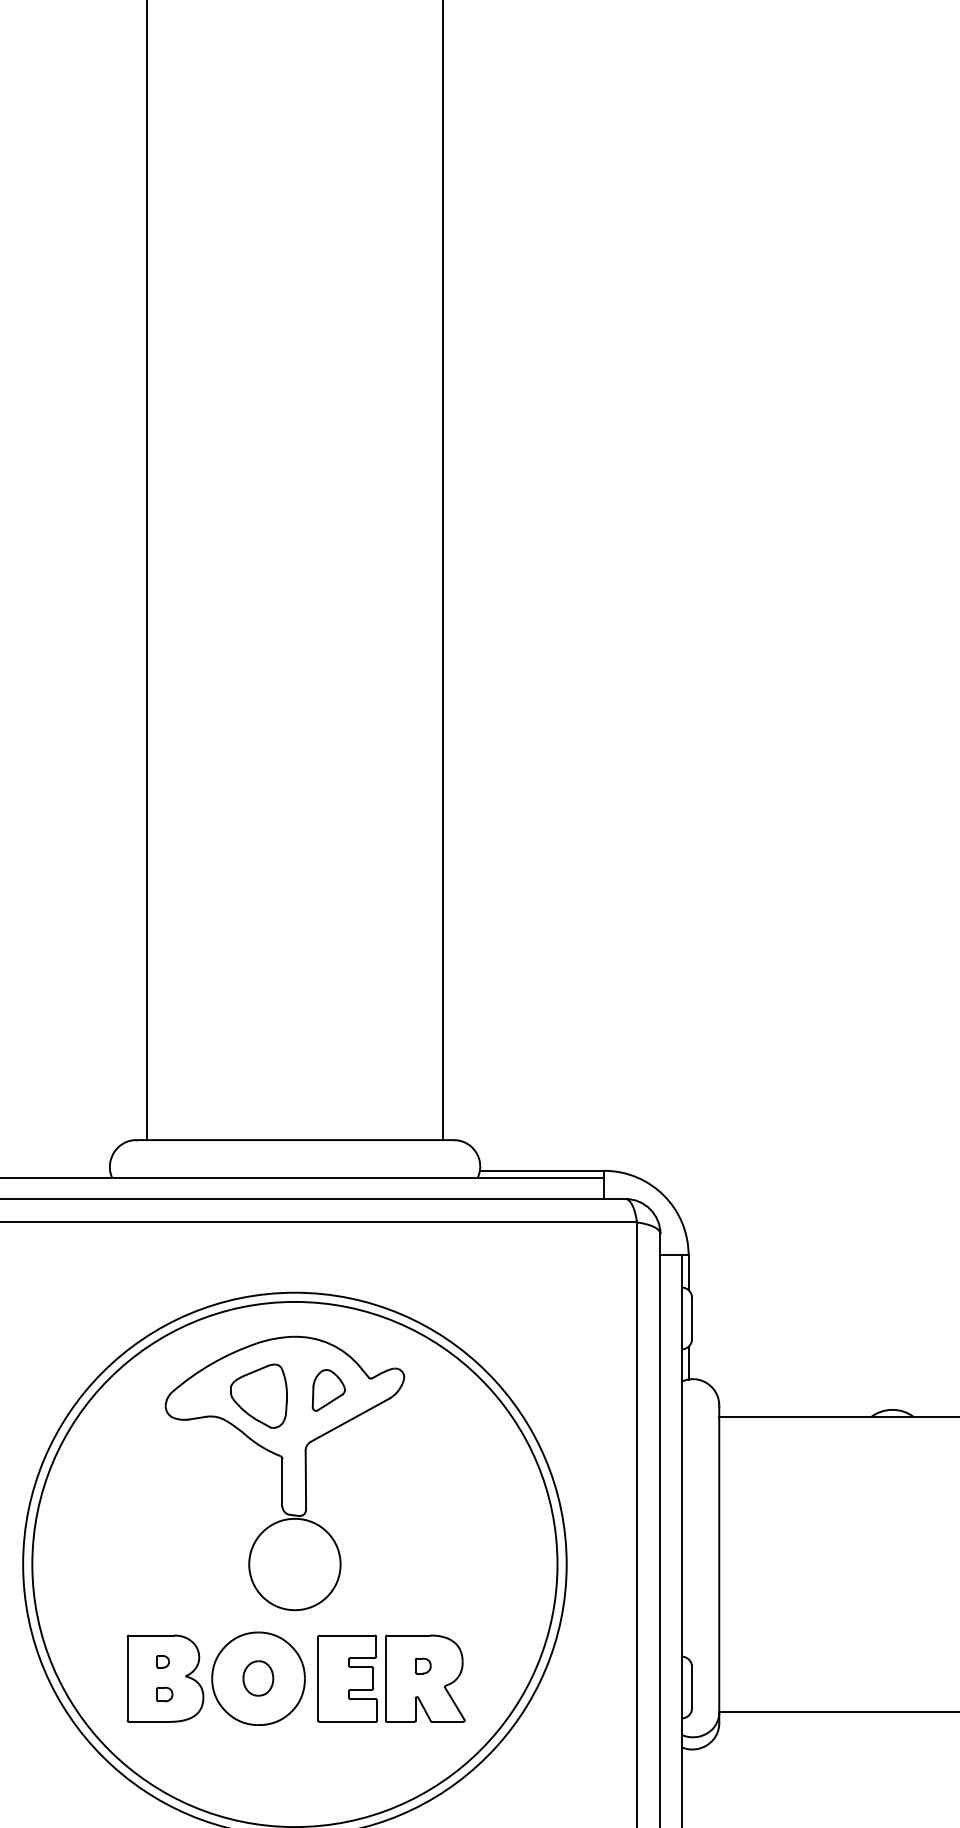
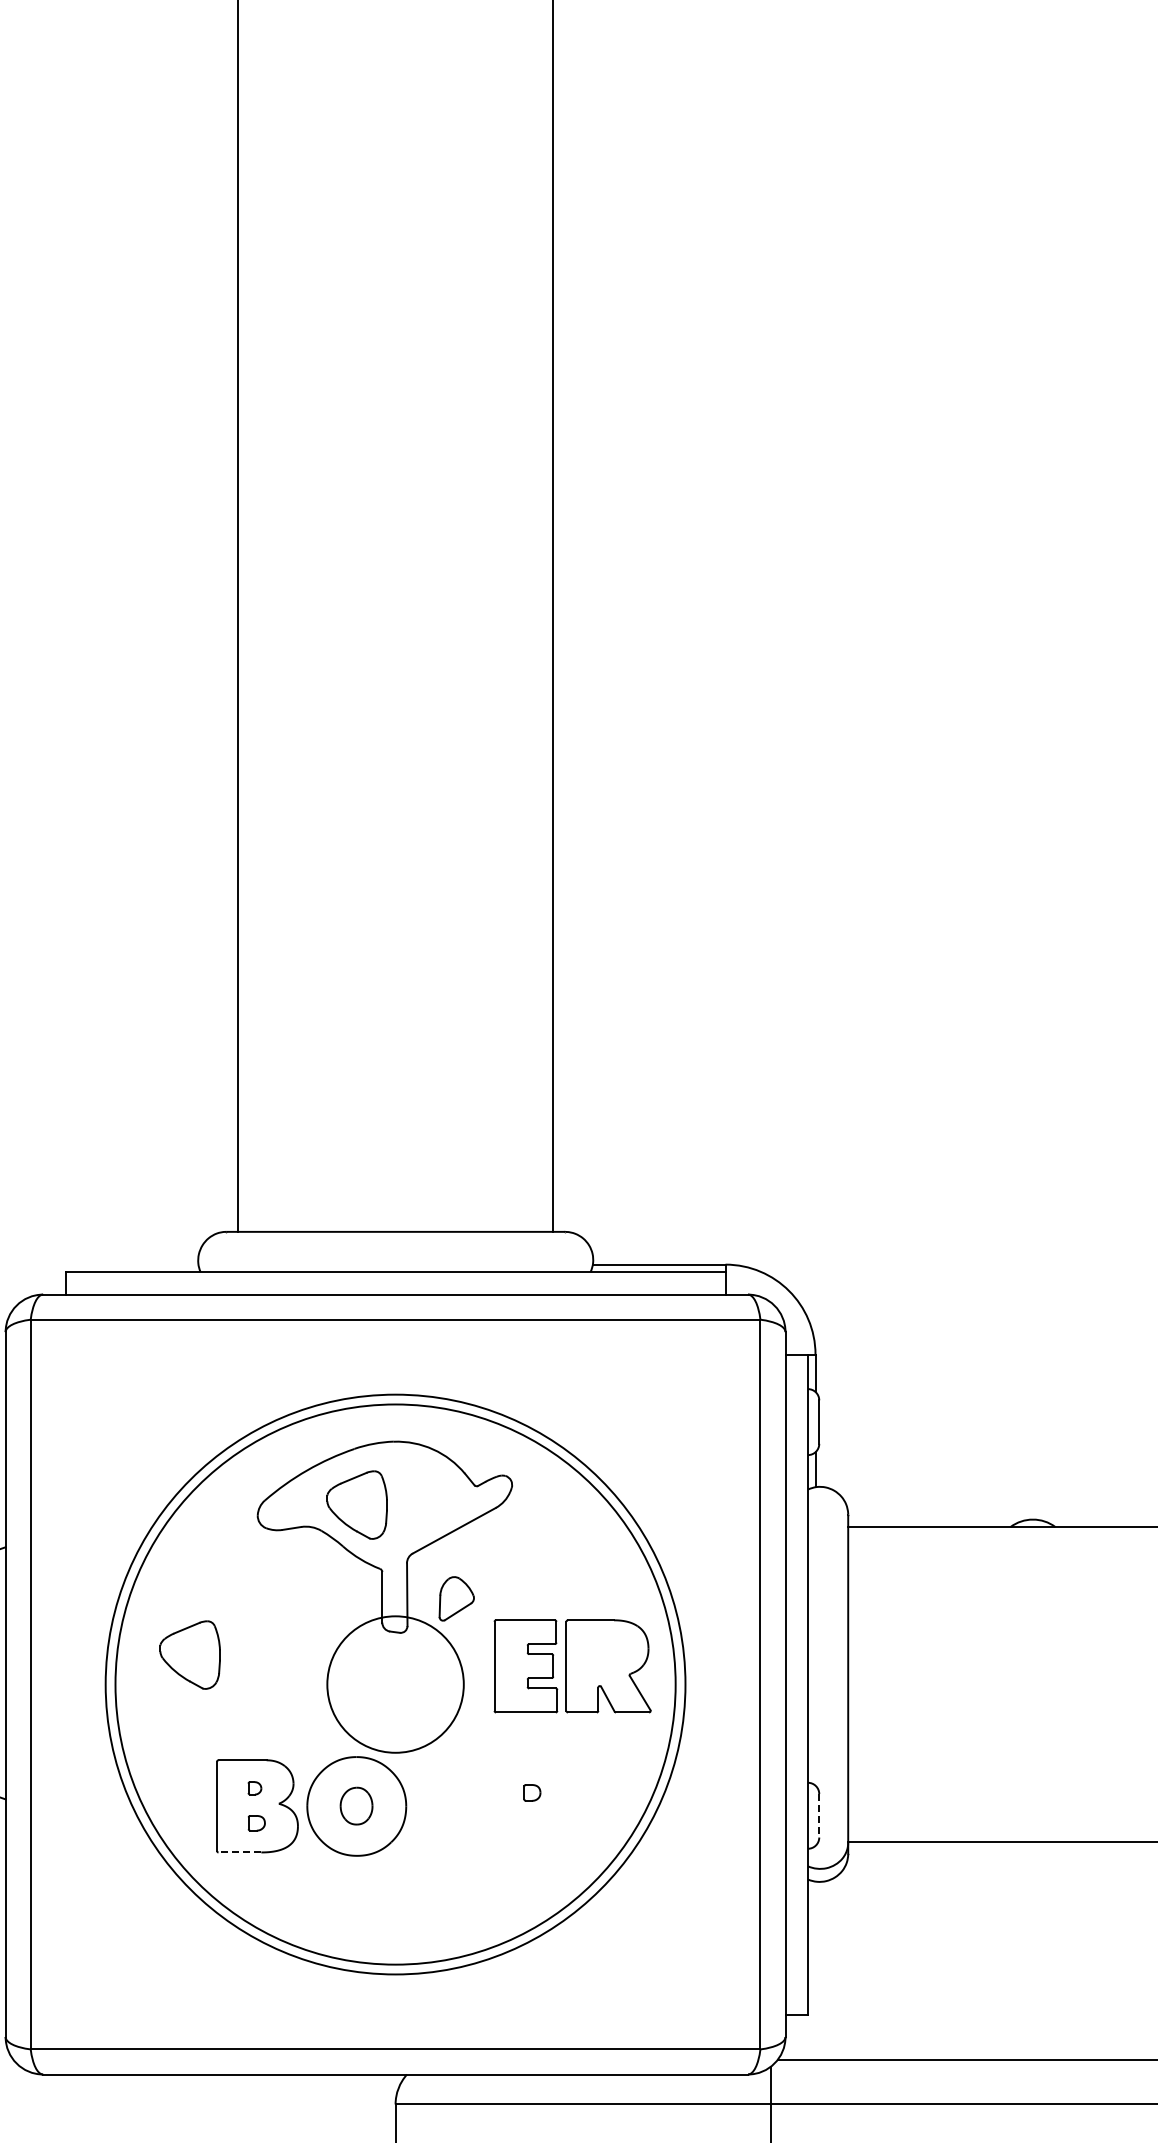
part: (328, 1390) -> (456, 1598), moved
part: (101, 1536) -> (189, 1654), added
circle: (294, 1564) -> (395, 1684), size x1.4
part: (391, 1678) -> (572, 1666), moved
line: (692, 1687) -> (819, 1815), solid -> dashed
line: (148, 1721) -> (239, 1852), solid -> dashed

